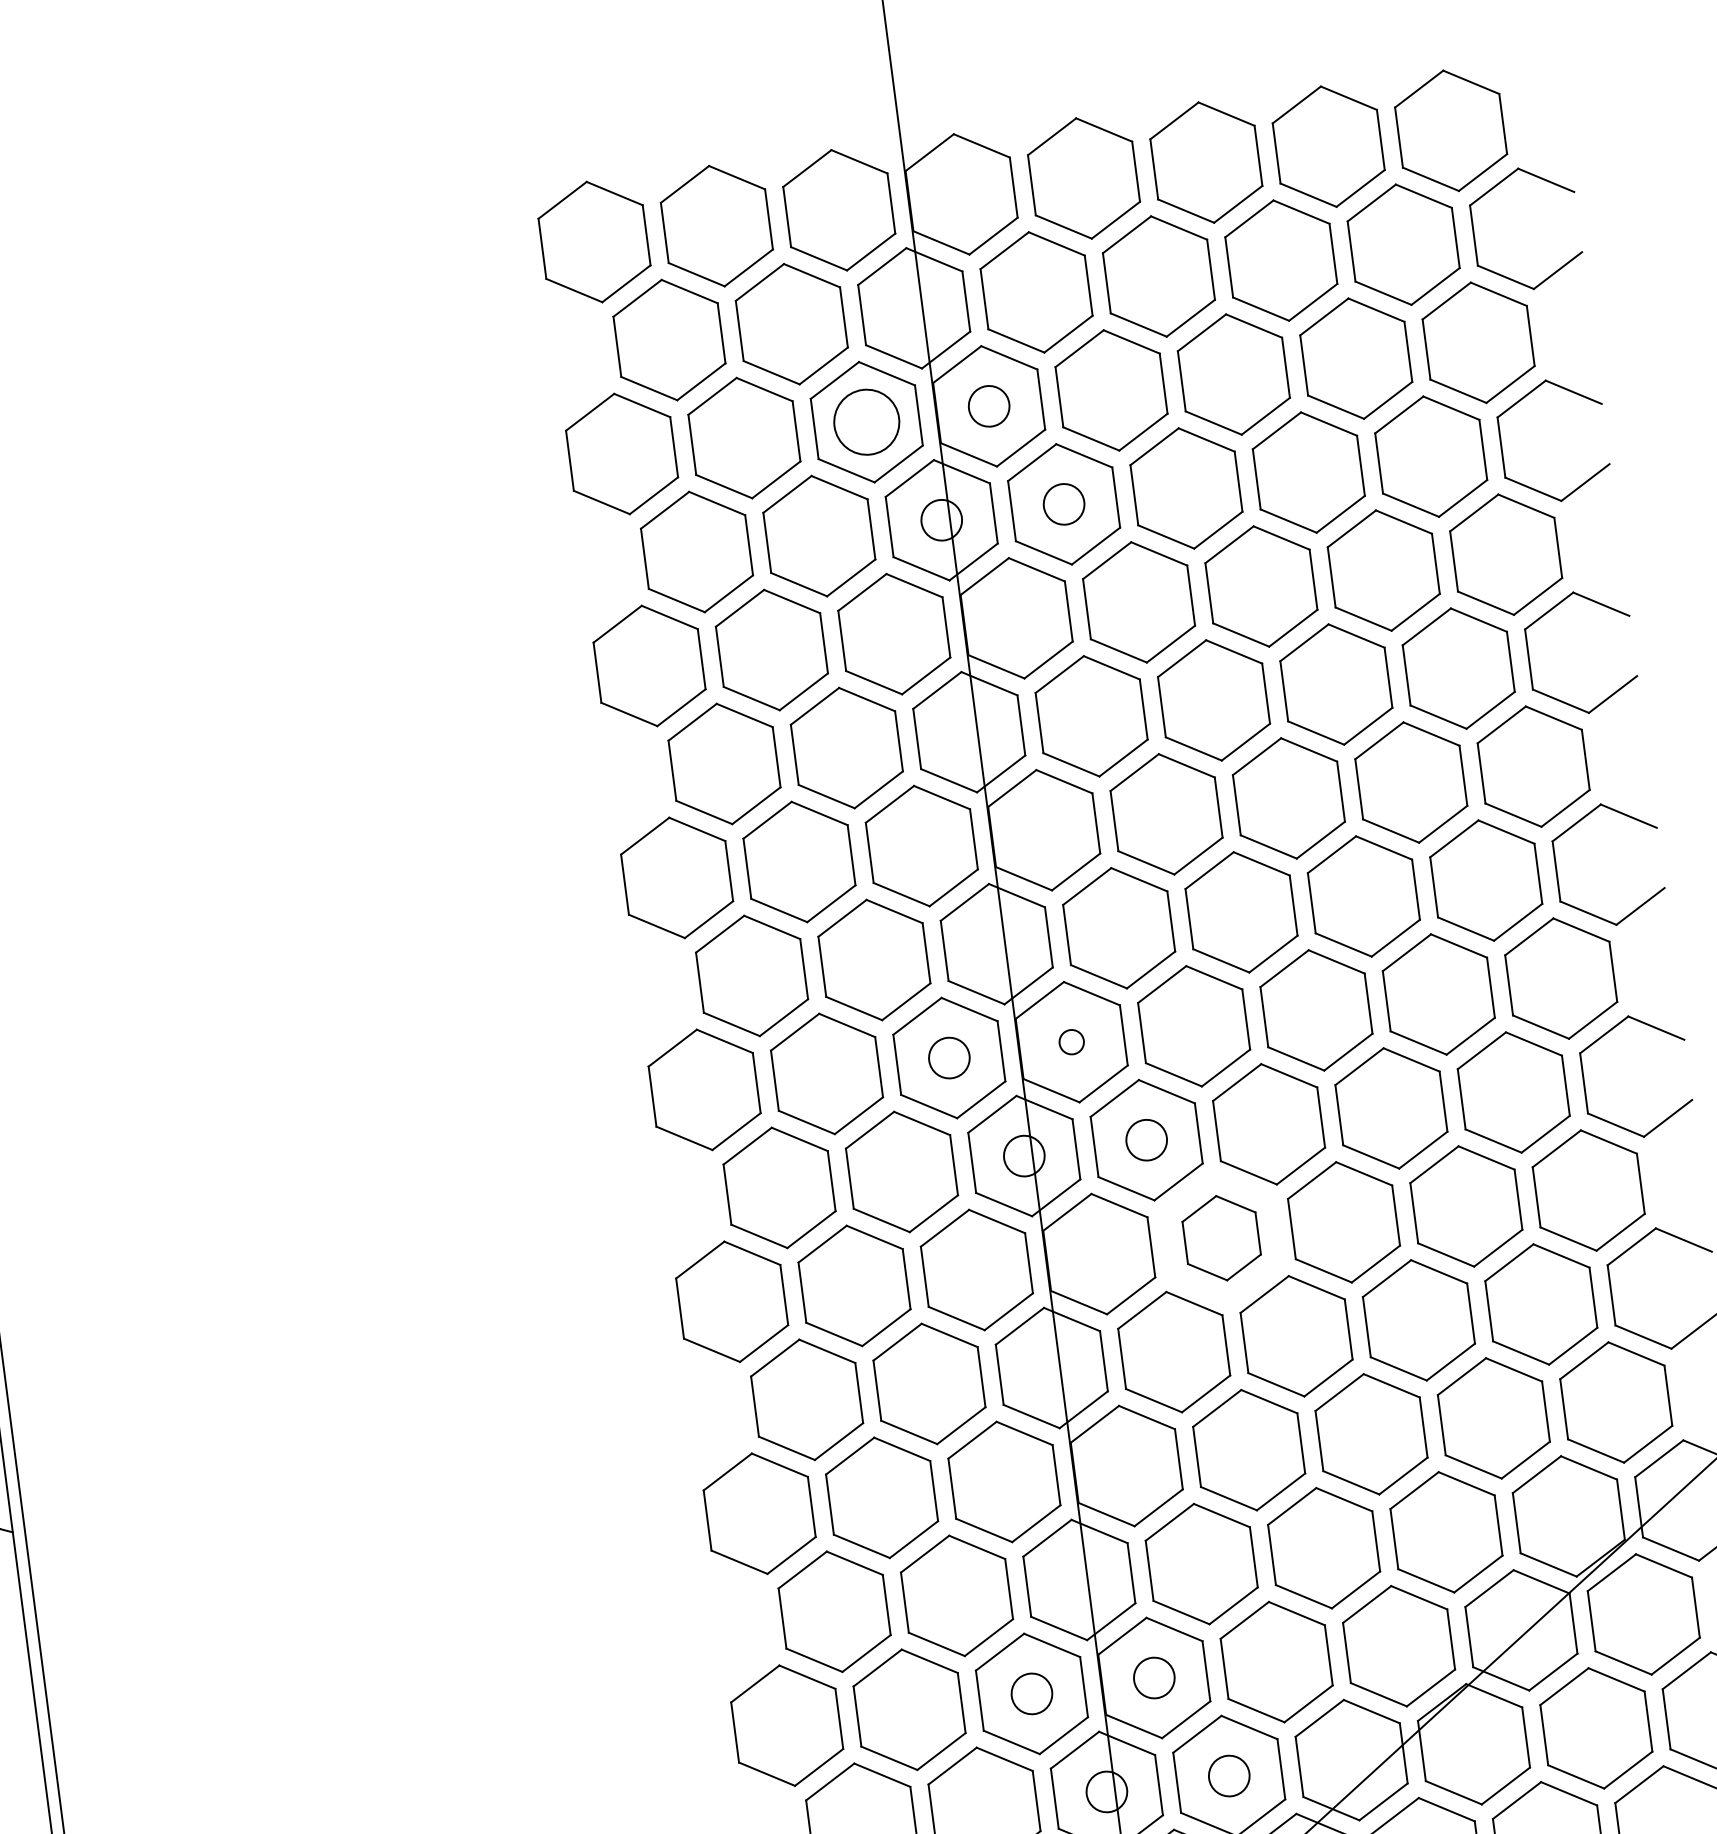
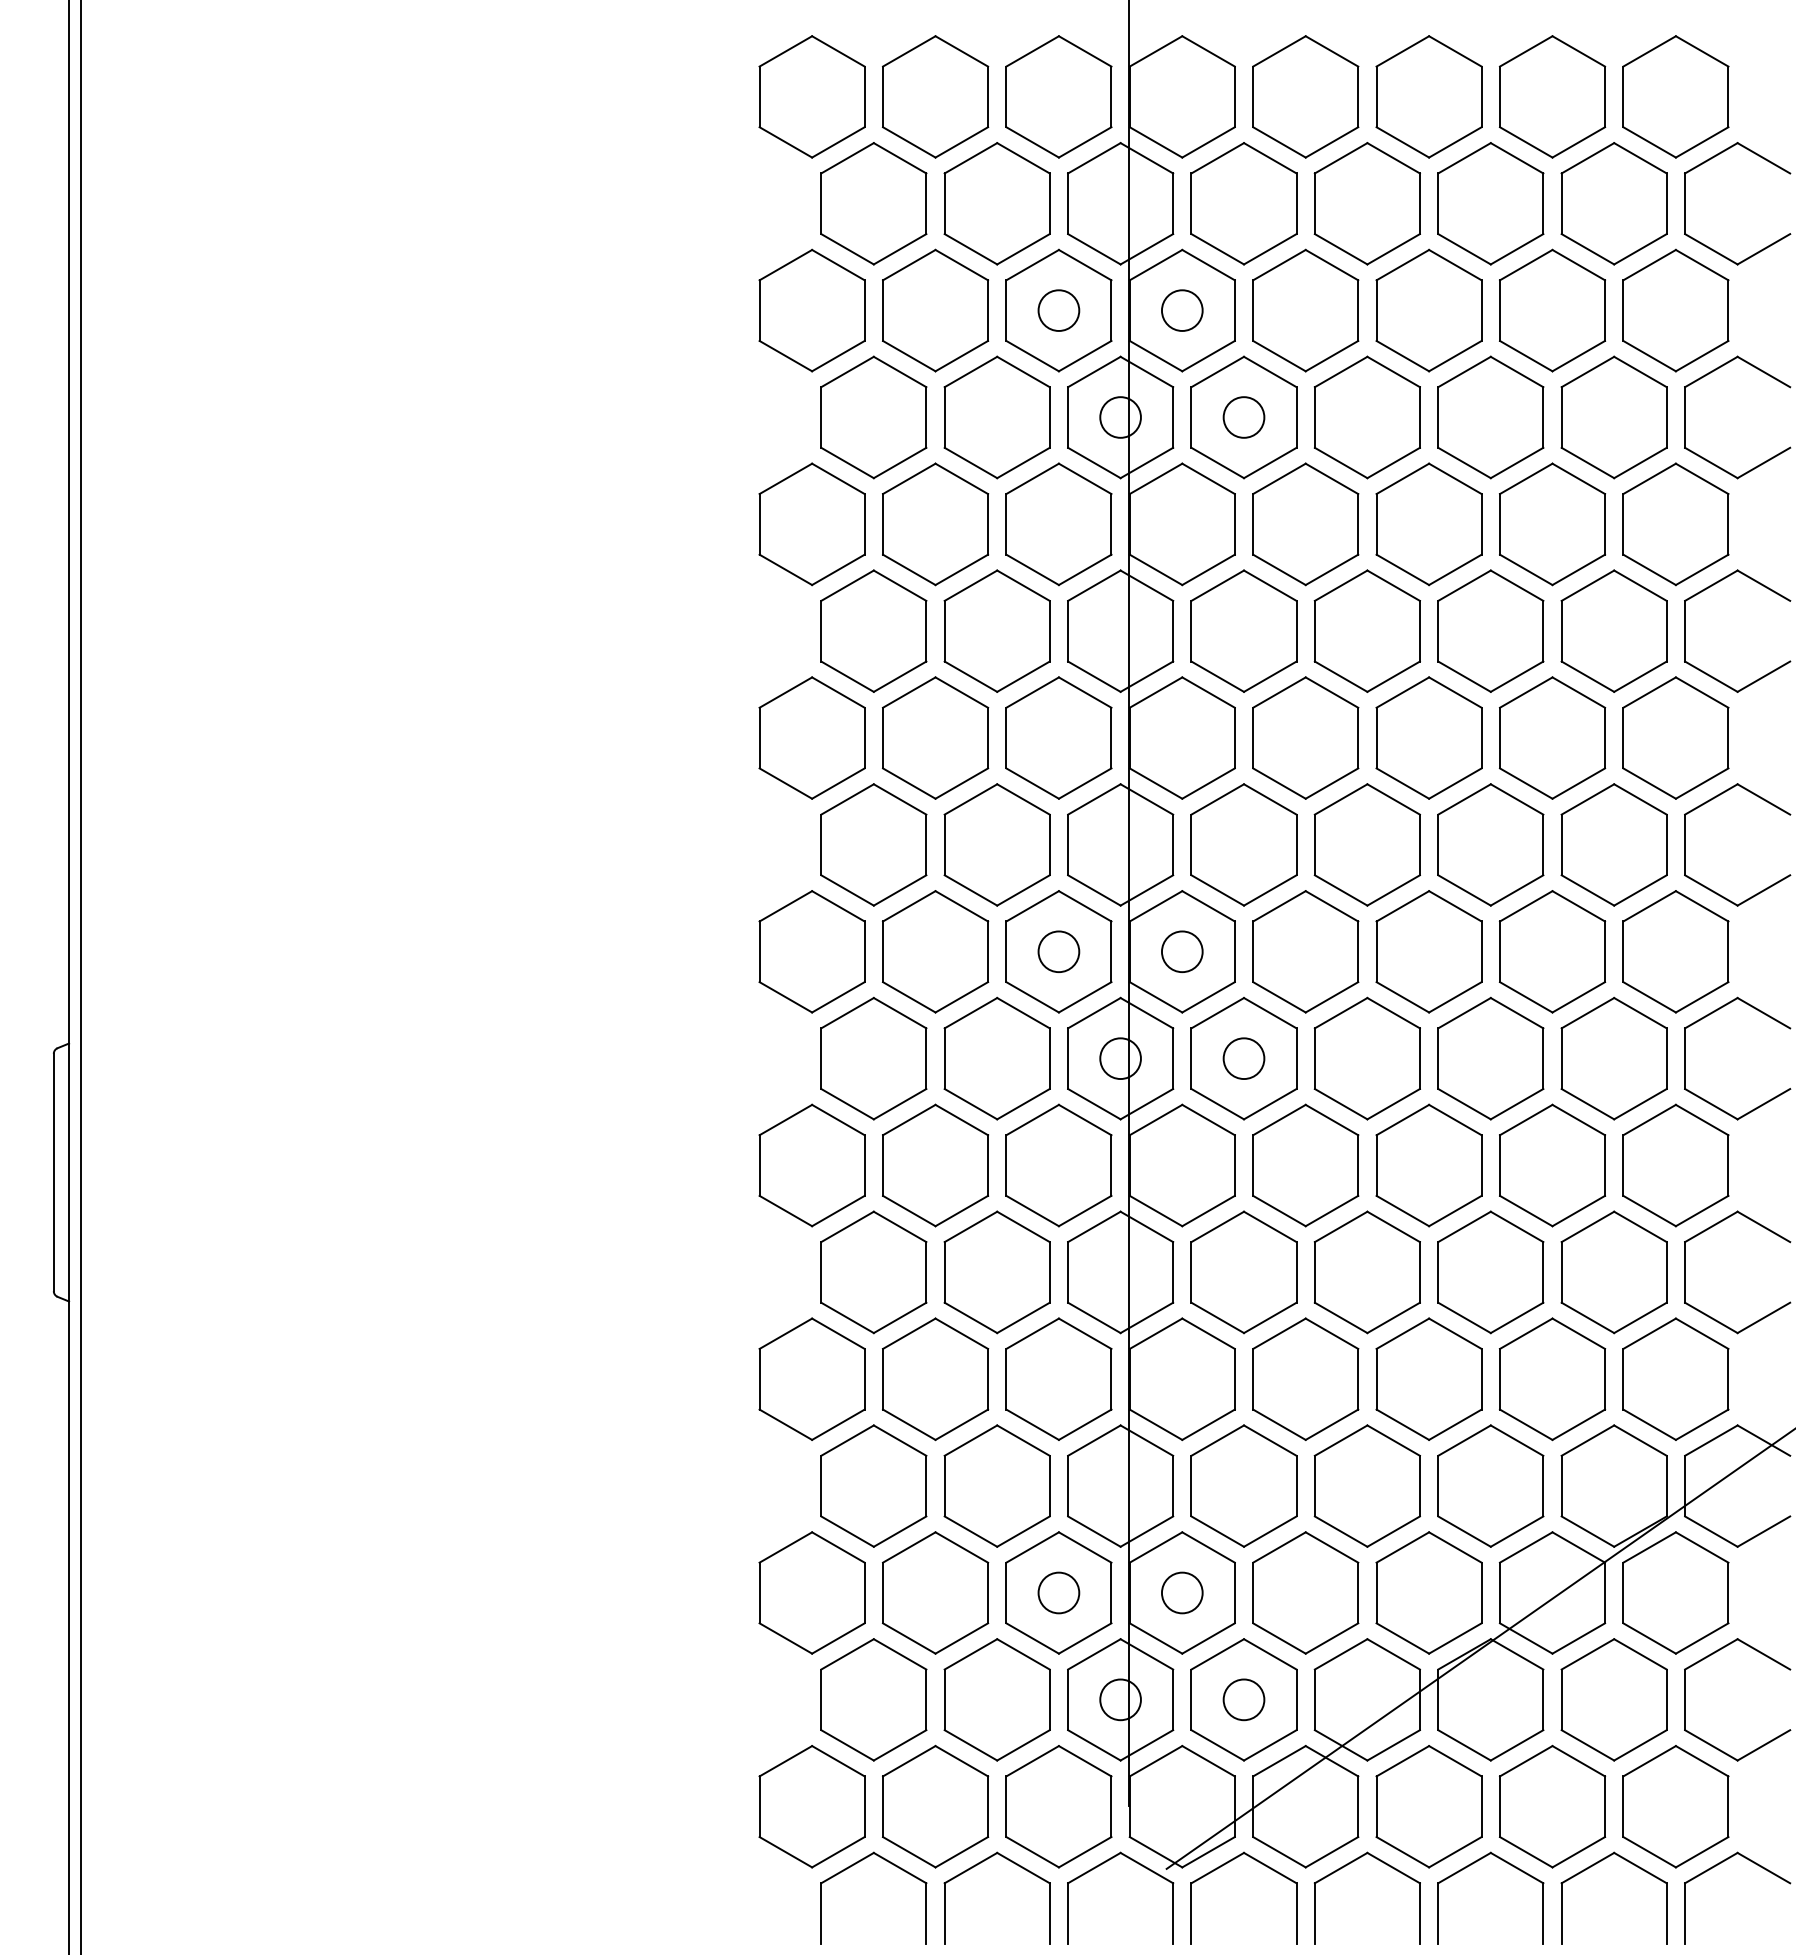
circle: (866, 422) -> (1058, 310), size x0.62
circle: (1070, 1041) -> (1181, 951), size x1.67
part: (1221, 1238) -> (1305, 1165), size x1.43

